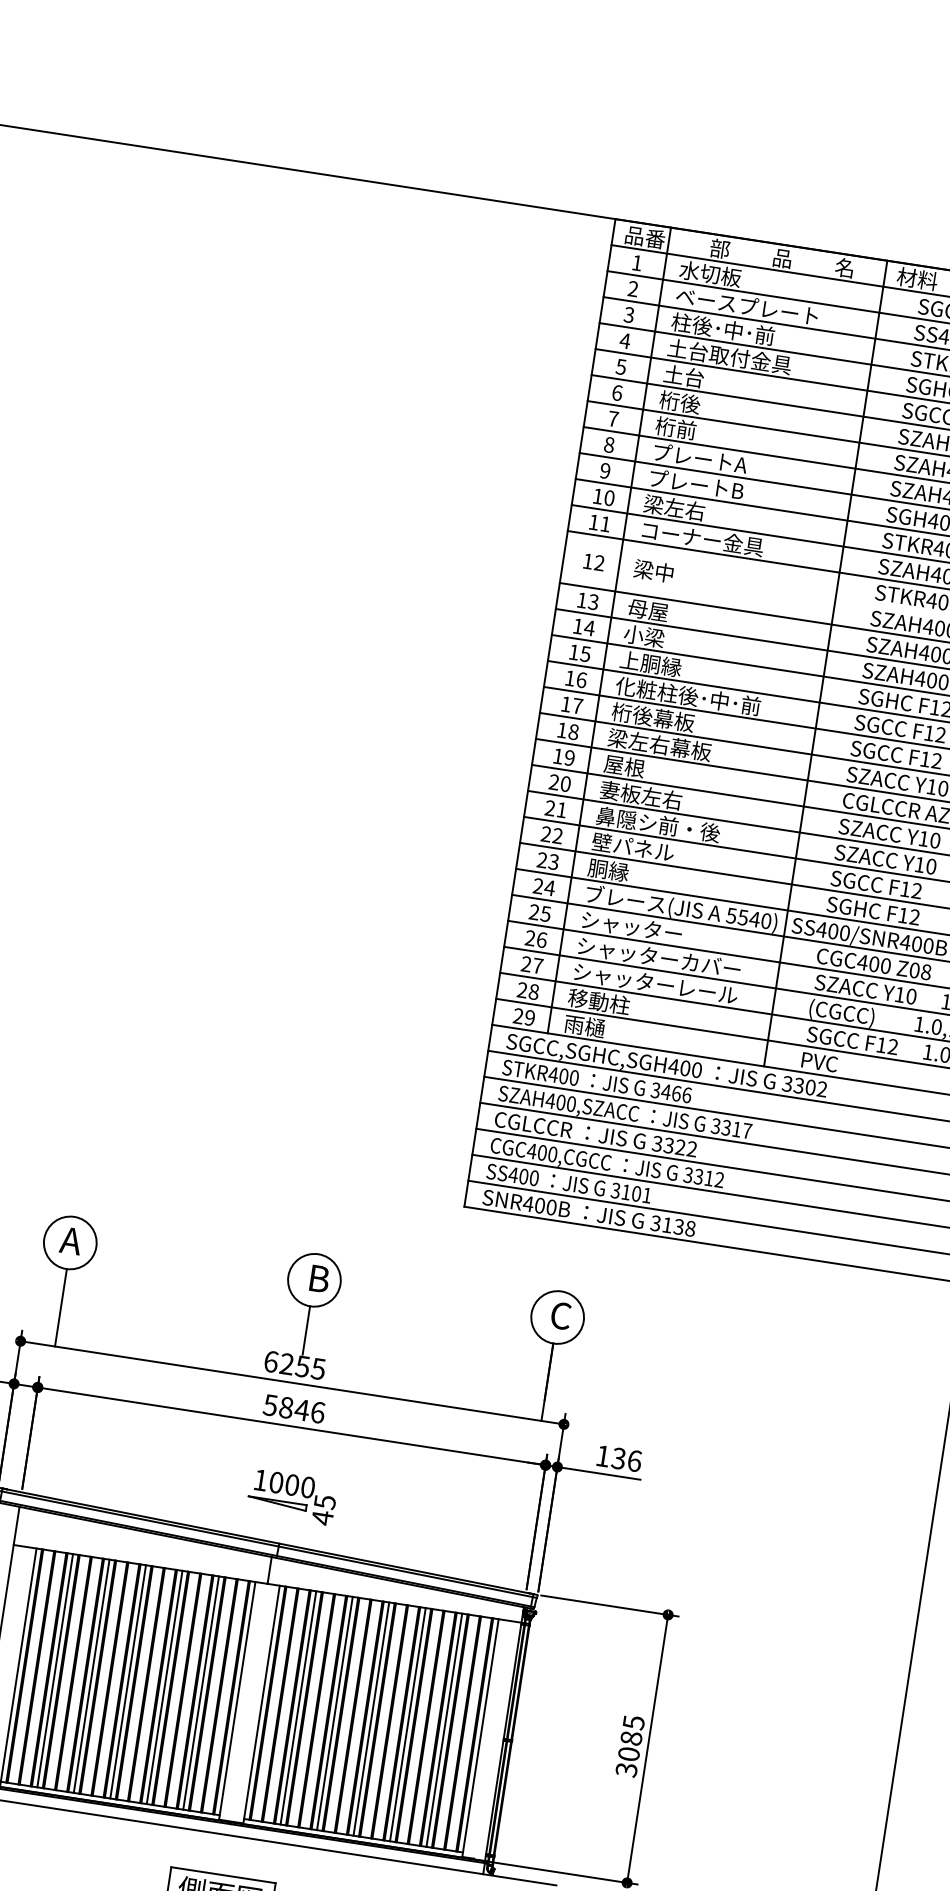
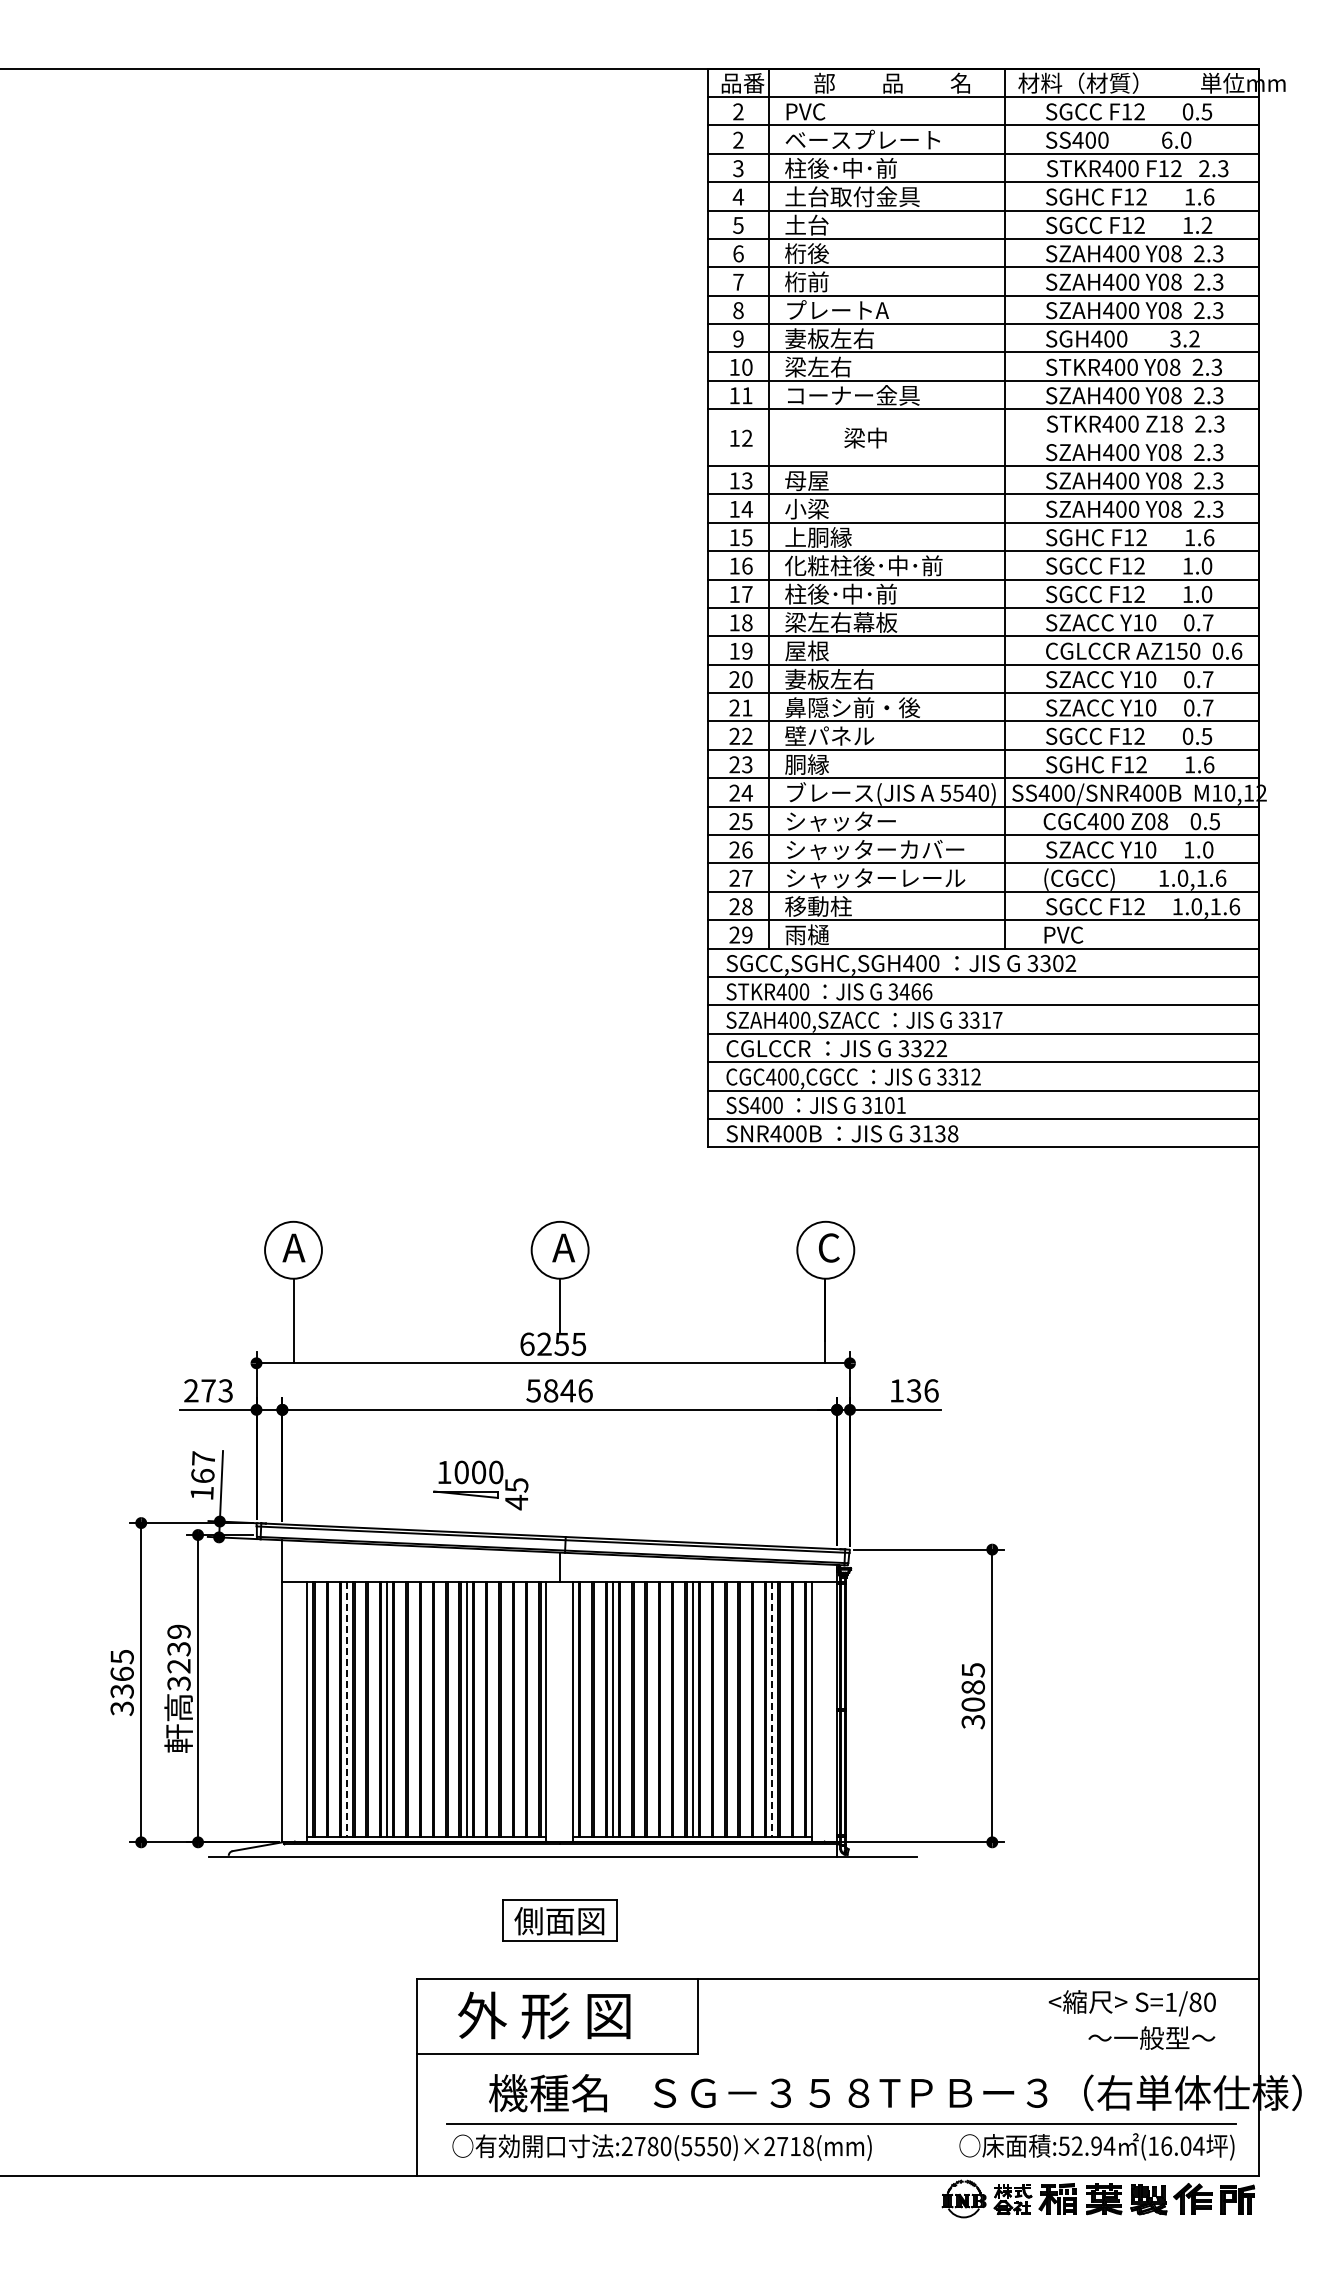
text: (637, 262) -> (738, 111), 1 -> 2
text: (710, 273) -> (818, 111), 水切板 -> PVC
text: (696, 484) -> (837, 338), プレートB -> 妻板左右
text: (653, 570) -> (865, 437), moved
text: (663, 718) -> (840, 593), 桁後幕板 -> 柱後･中･前
text: (317, 1278) -> (563, 1247), B -> A
part: (291, 1497) -> (480, 1485), moved
line: (55, 1670) -> (347, 1709), solid -> dashed
line: (127, 1681) -> (426, 1708), removed
line: (201, 1692) -> (506, 1708), removed
line: (334, 1712) -> (652, 1708), removed
line: (408, 1723) -> (732, 1708), removed
line: (444, 1730) -> (772, 1709), solid -> dashed

